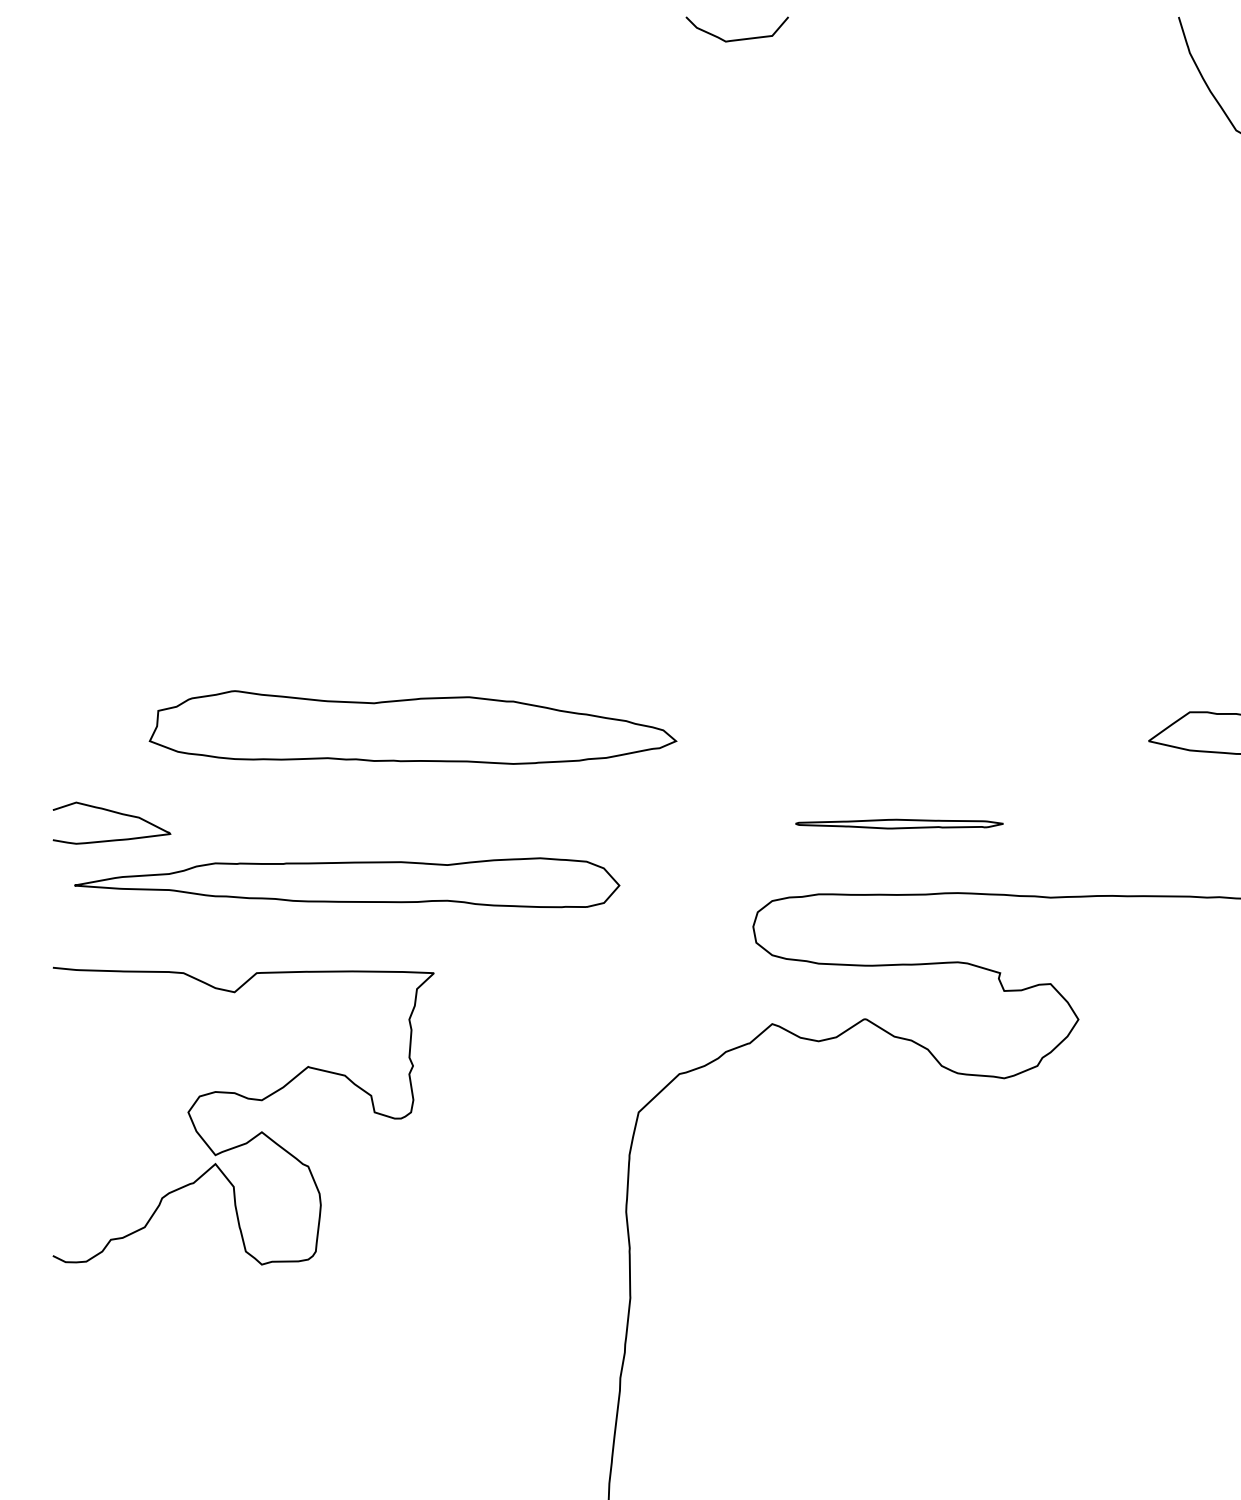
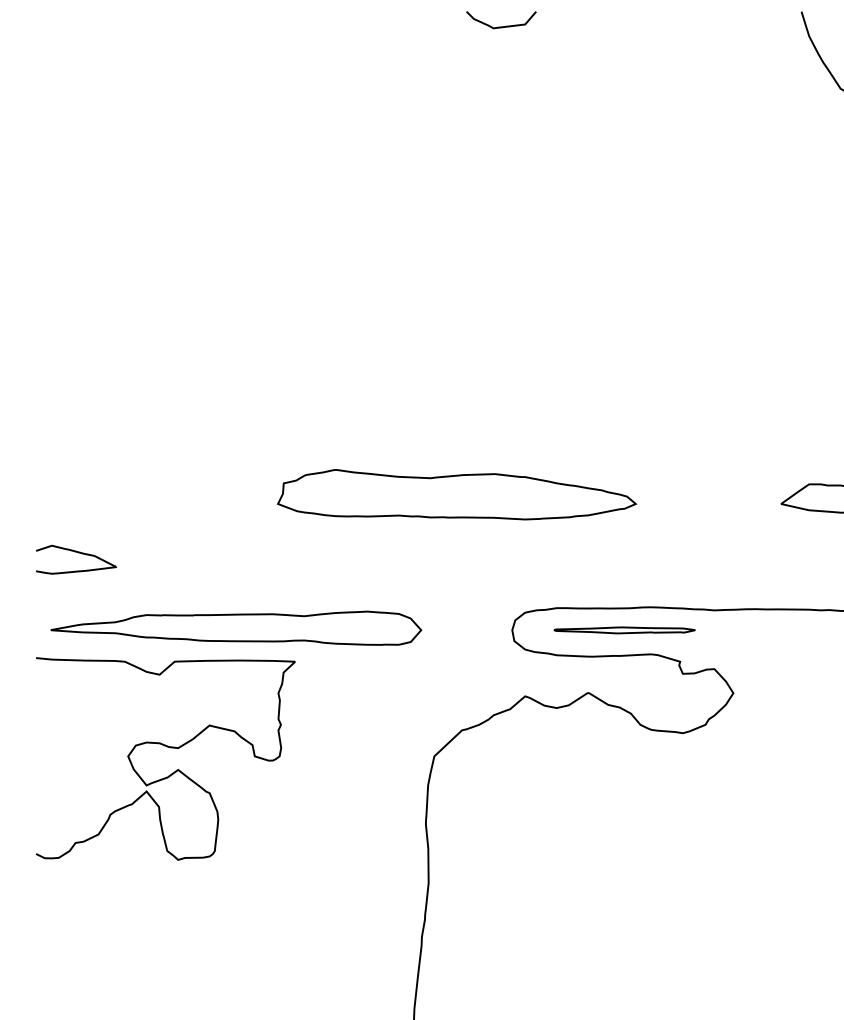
part: (413, 727) -> (457, 494), moved
part: (899, 824) -> (624, 630), moved
part: (347, 881) -> (236, 627), moved

